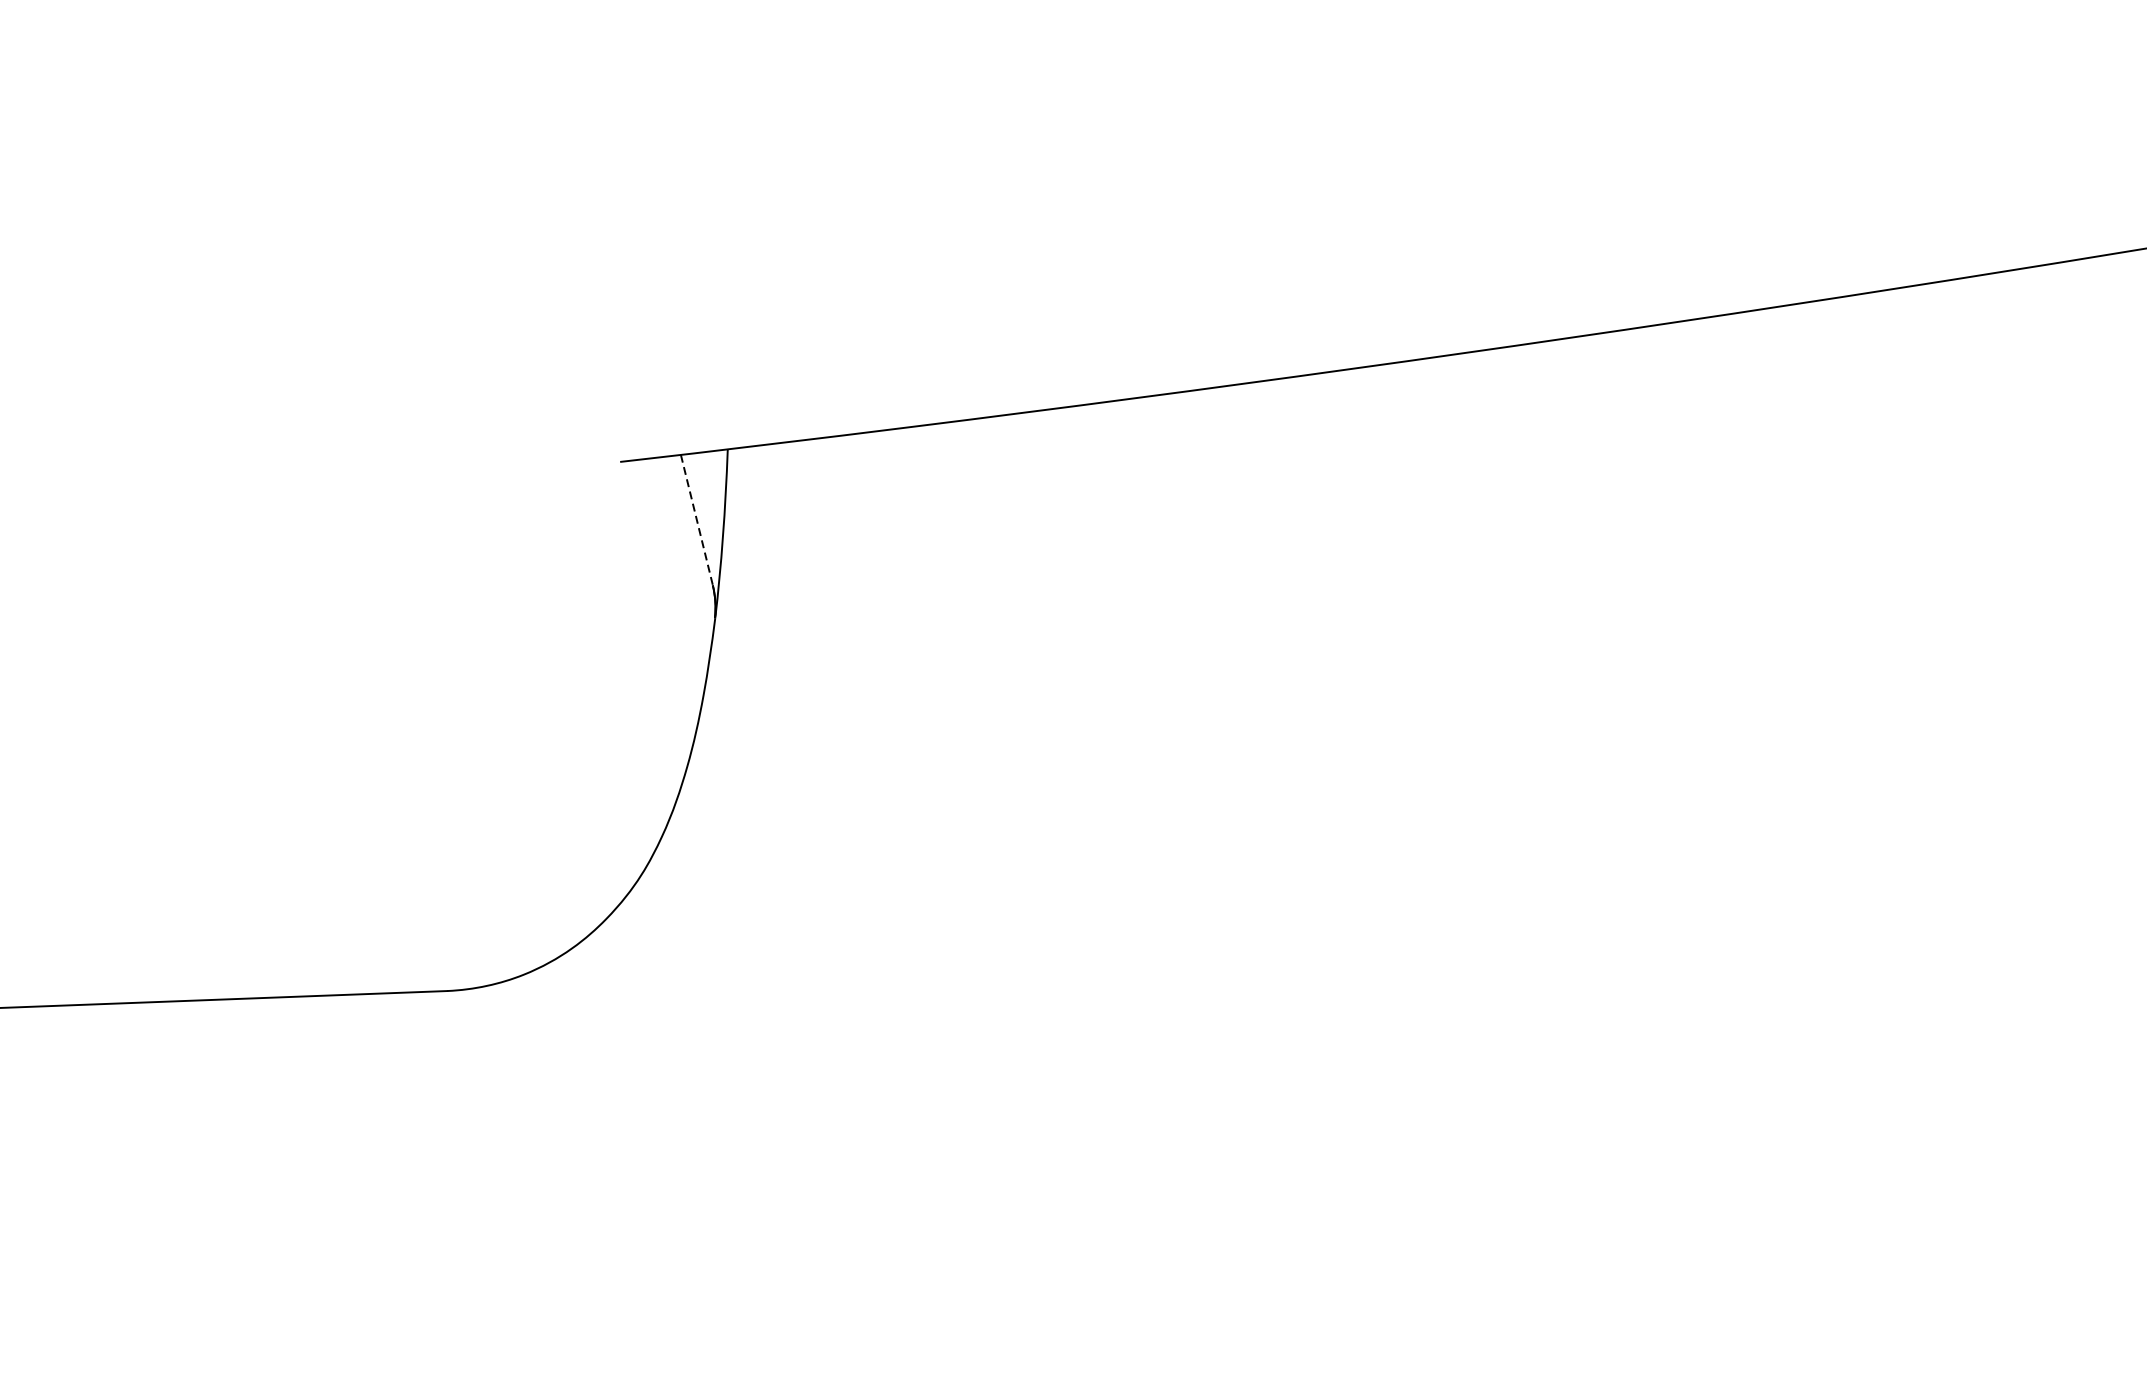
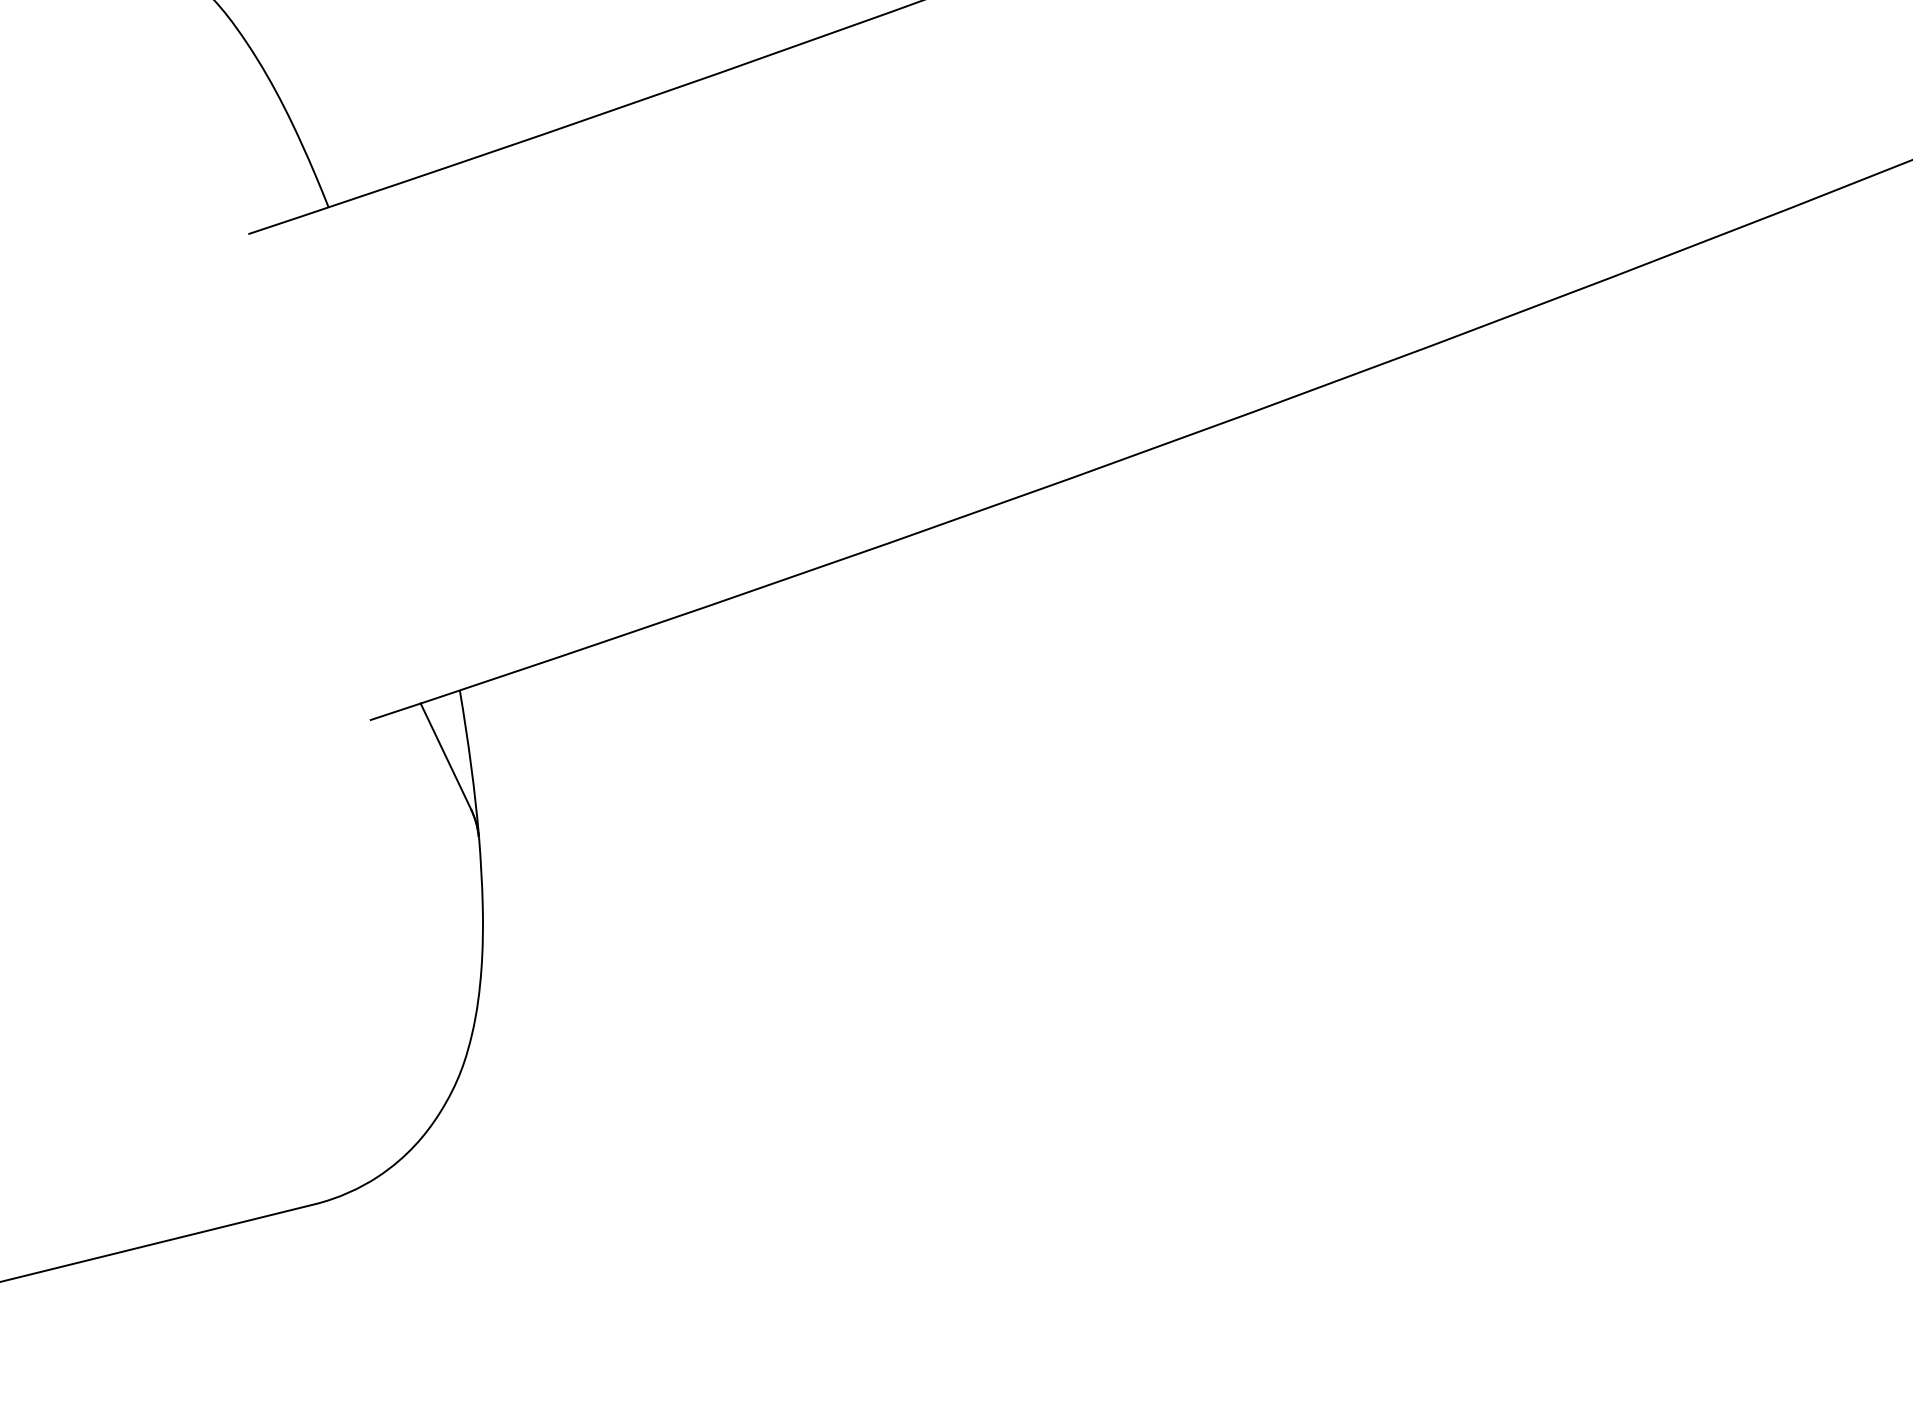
line: (696, 520) -> (445, 756), dashed -> solid

